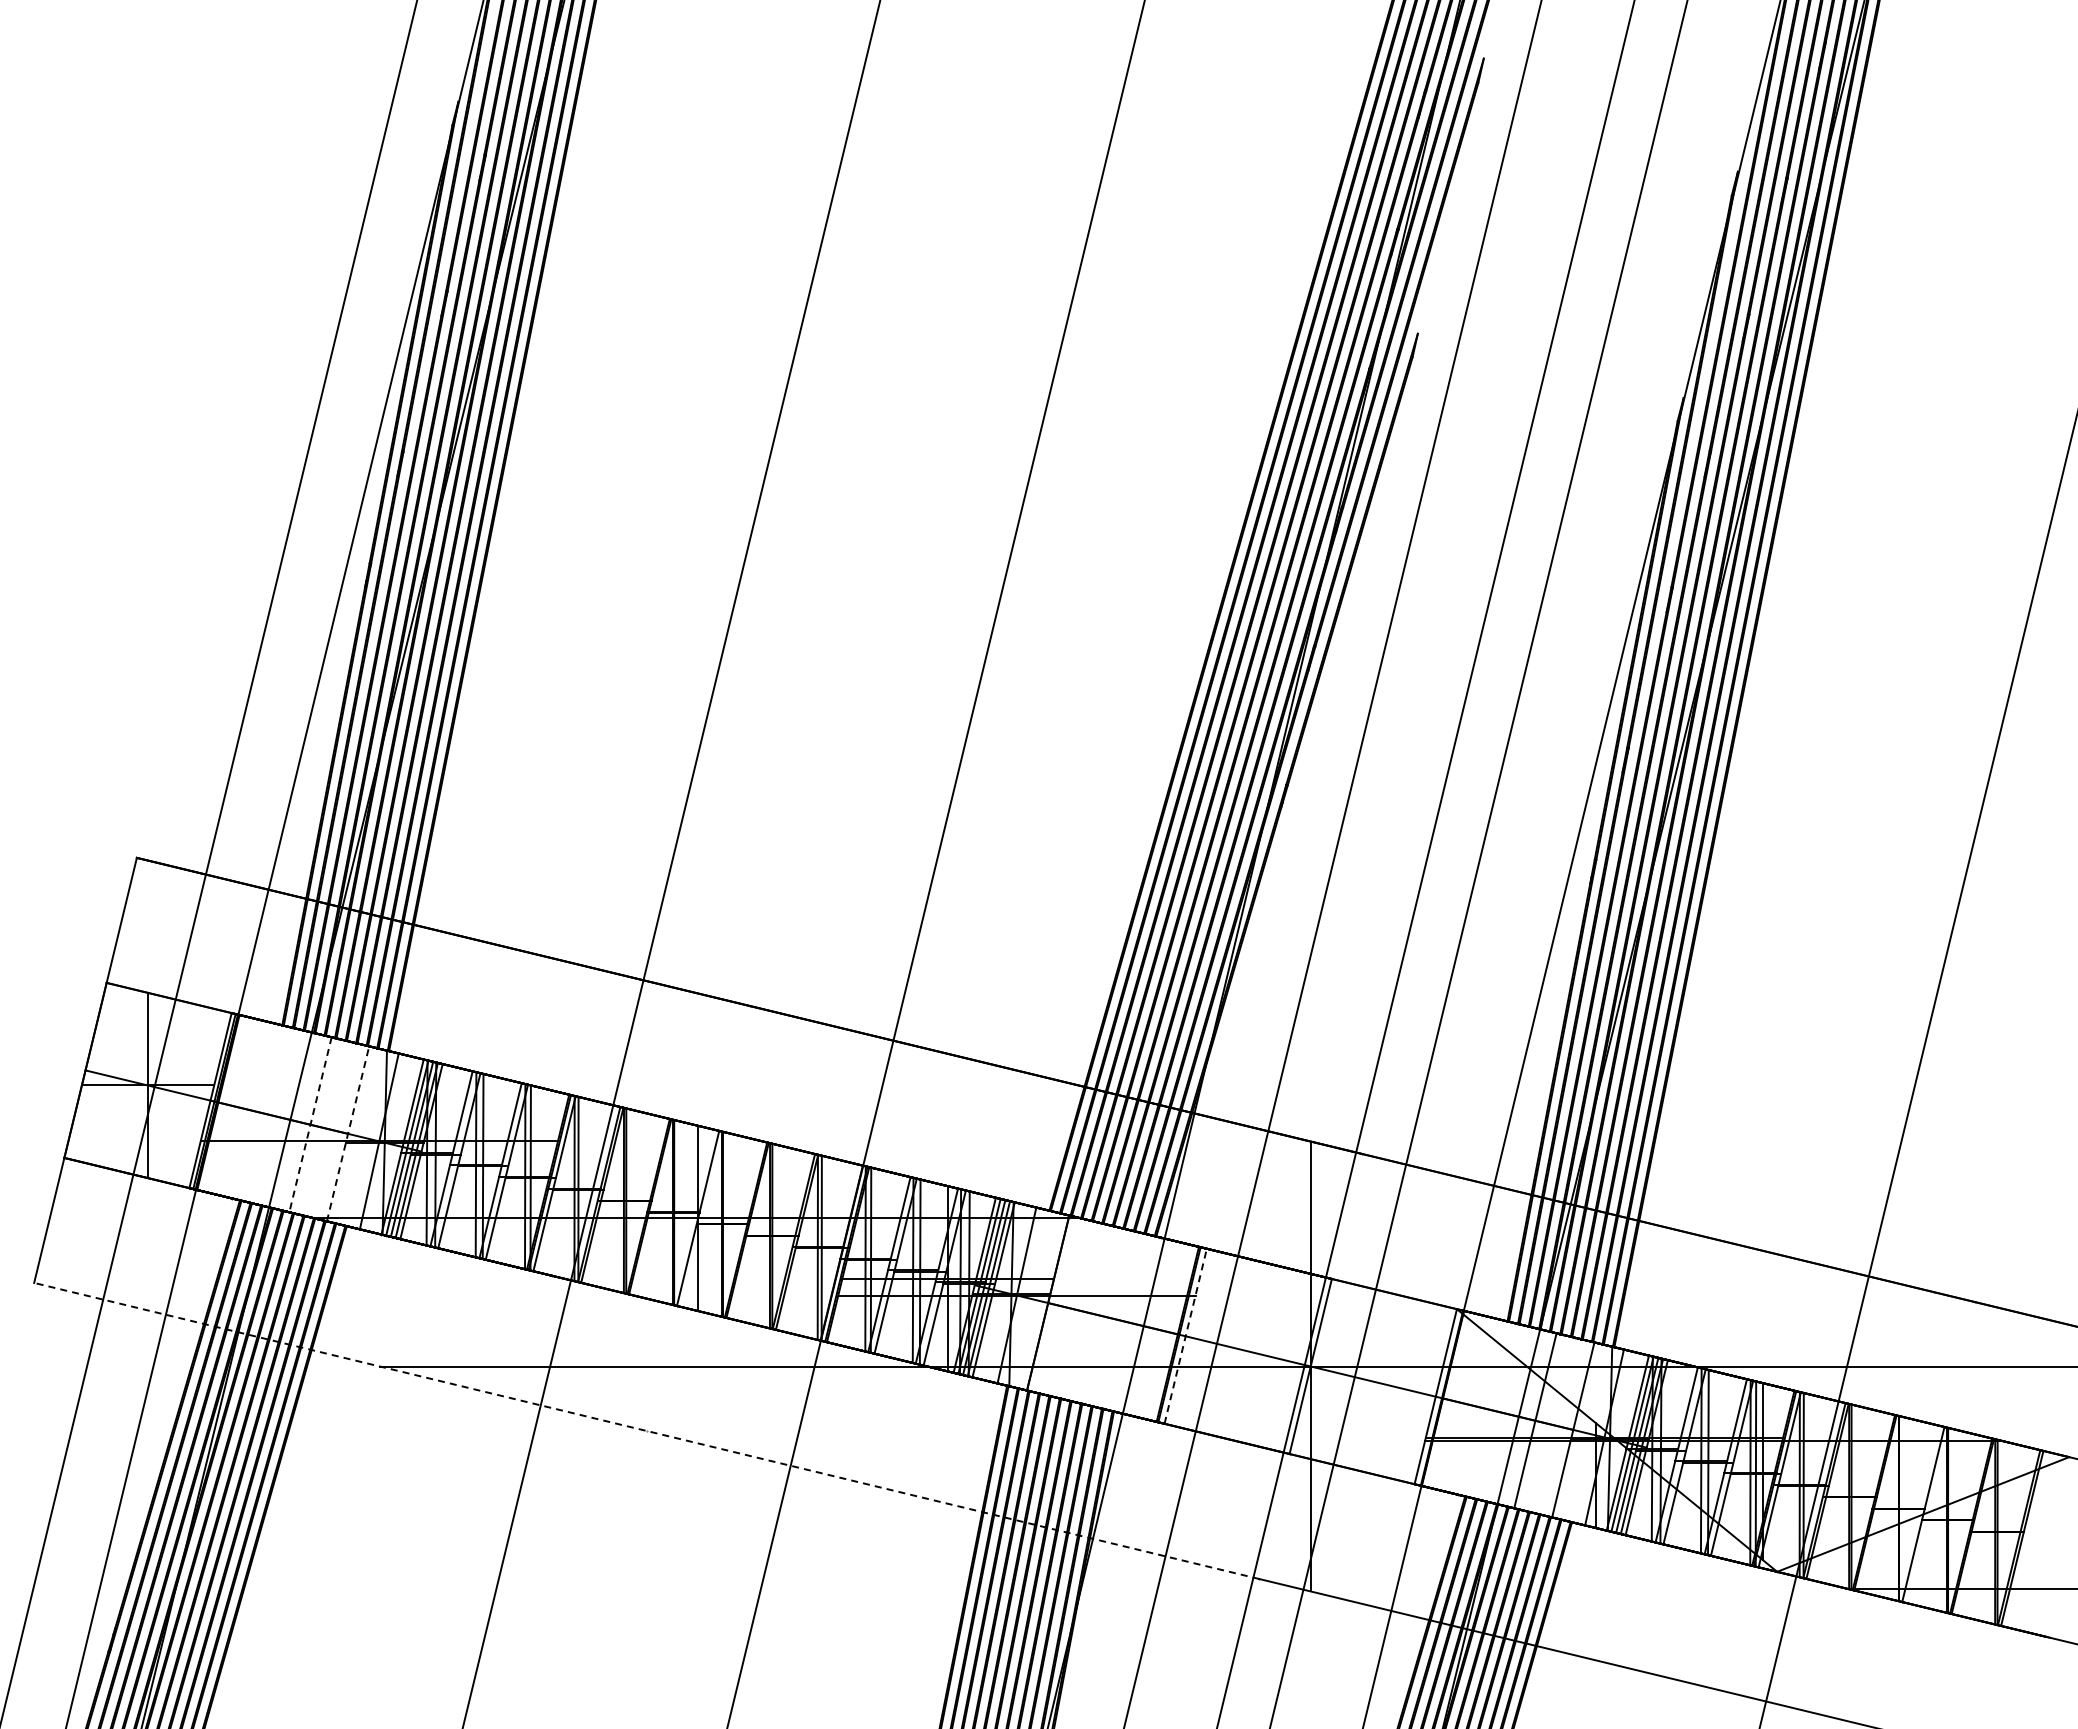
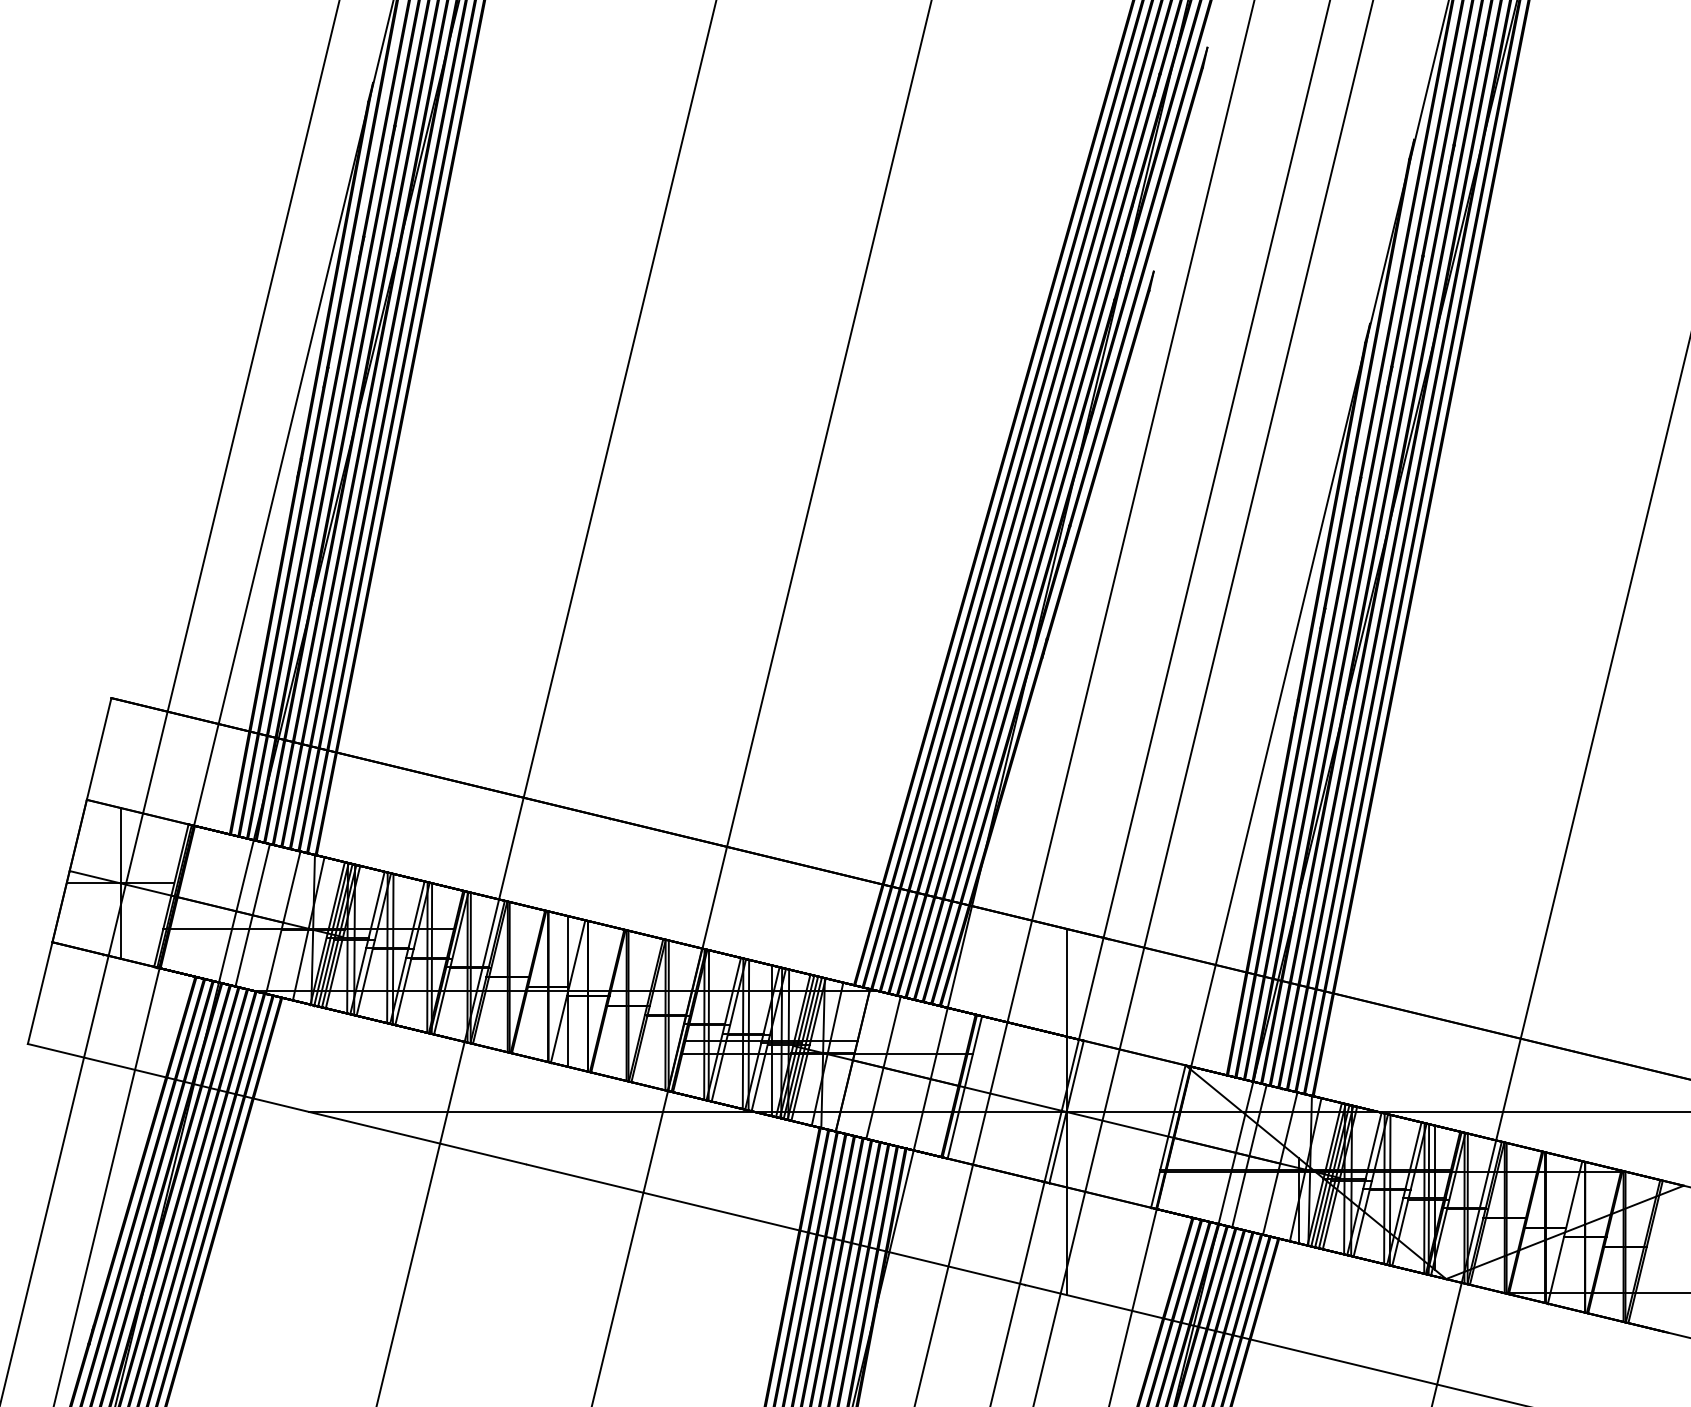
line: (310, 1125) -> (252, 915), dashed -> solid
line: (348, 1133) -> (283, 922), dashed -> solid
line: (1085, 1311) -> (883, 1067), added
line: (1185, 1335) -> (964, 1086), dashed -> solid
line: (646, 1430) -> (526, 1164), dashed -> solid

